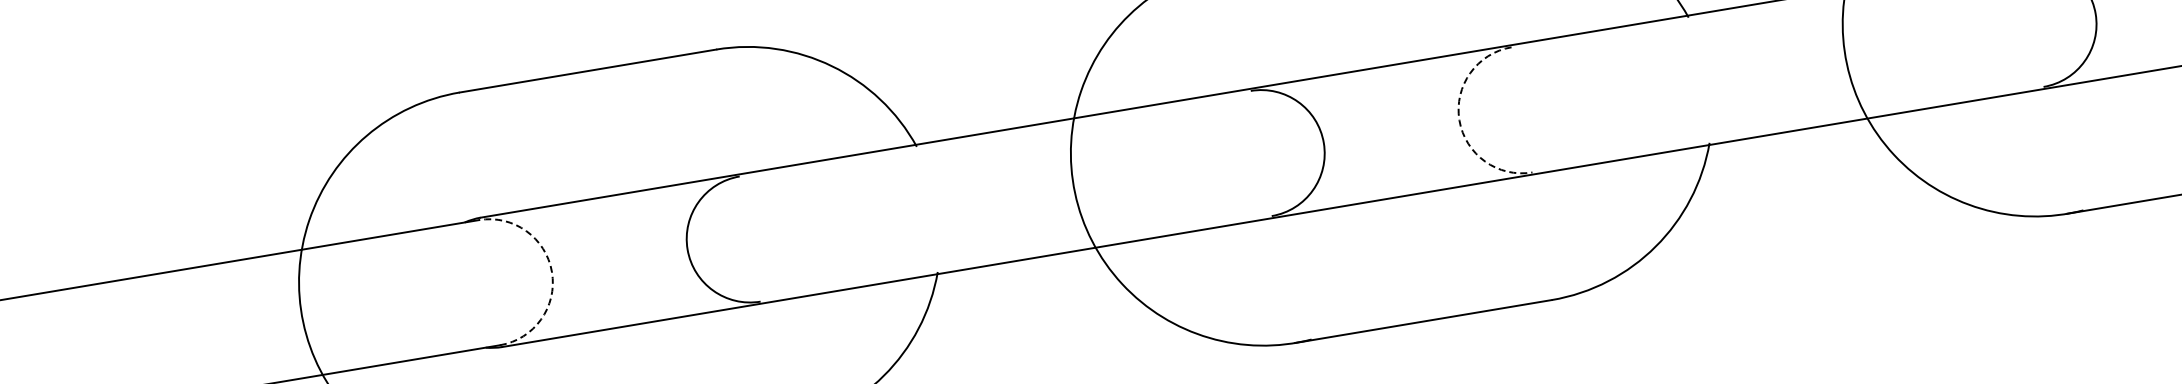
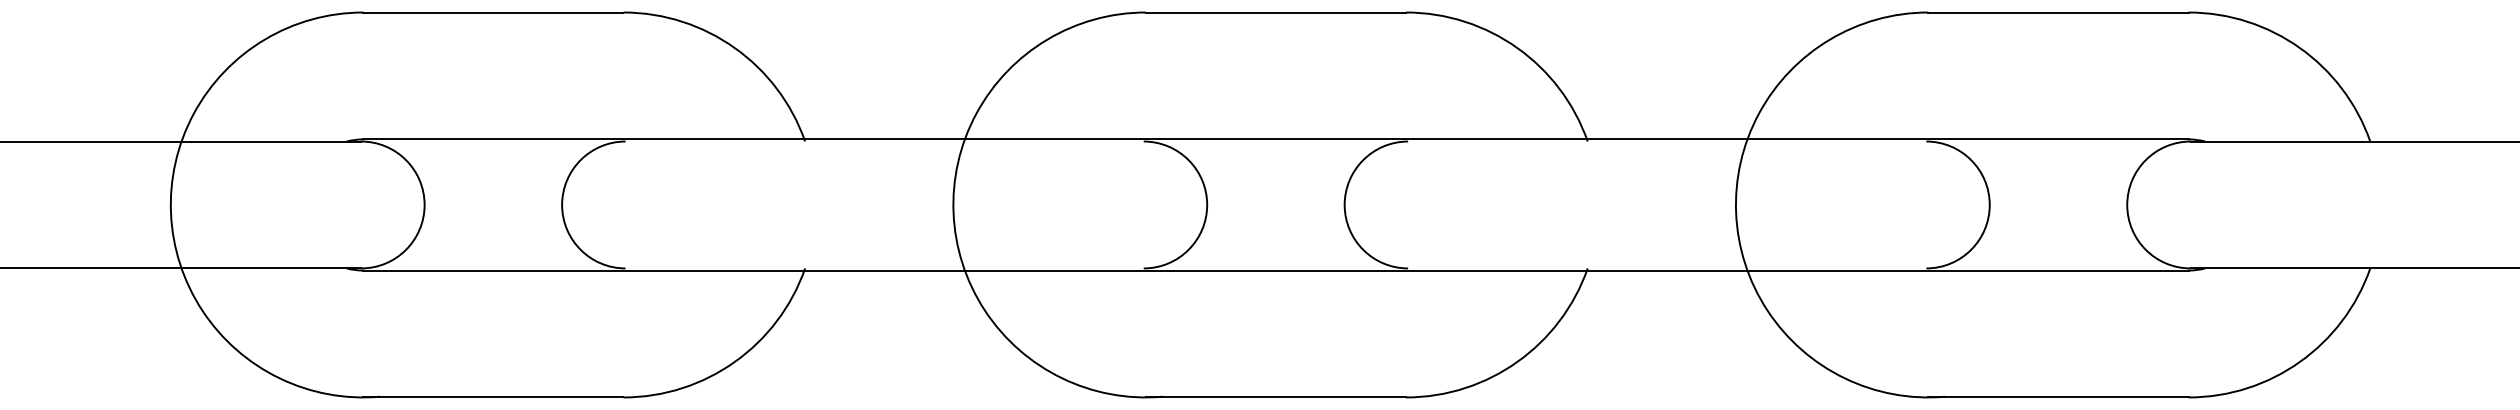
arc: (1459, 119) -> (1344, 204), dashed -> solid
arc: (551, 271) -> (424, 204), dashed -> solid

